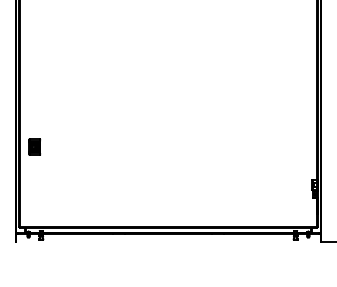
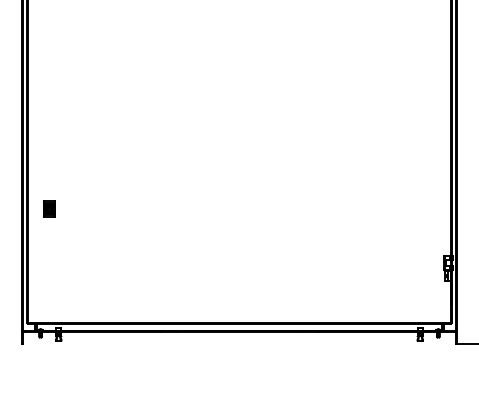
part: (34, 146) -> (48, 208), size x0.7

